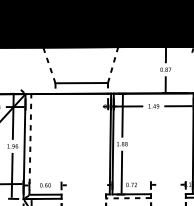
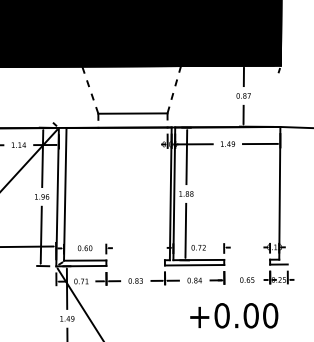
line: (30, 143) -> (65, 193), dashed -> solid
line: (128, 198) -> (194, 265), dashed -> solid

